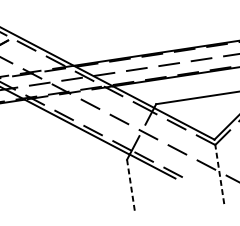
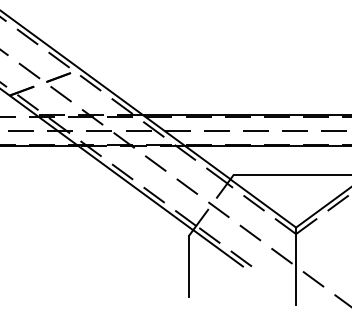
line: (219, 171) -> (296, 266), dashed -> solid
line: (131, 185) -> (189, 266), dashed -> solid

